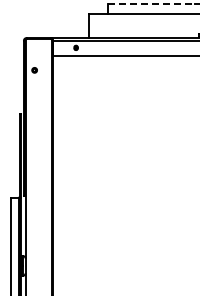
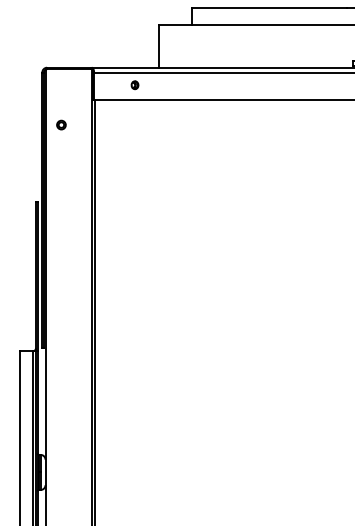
line: (152, 4) -> (270, 8), dashed -> solid

